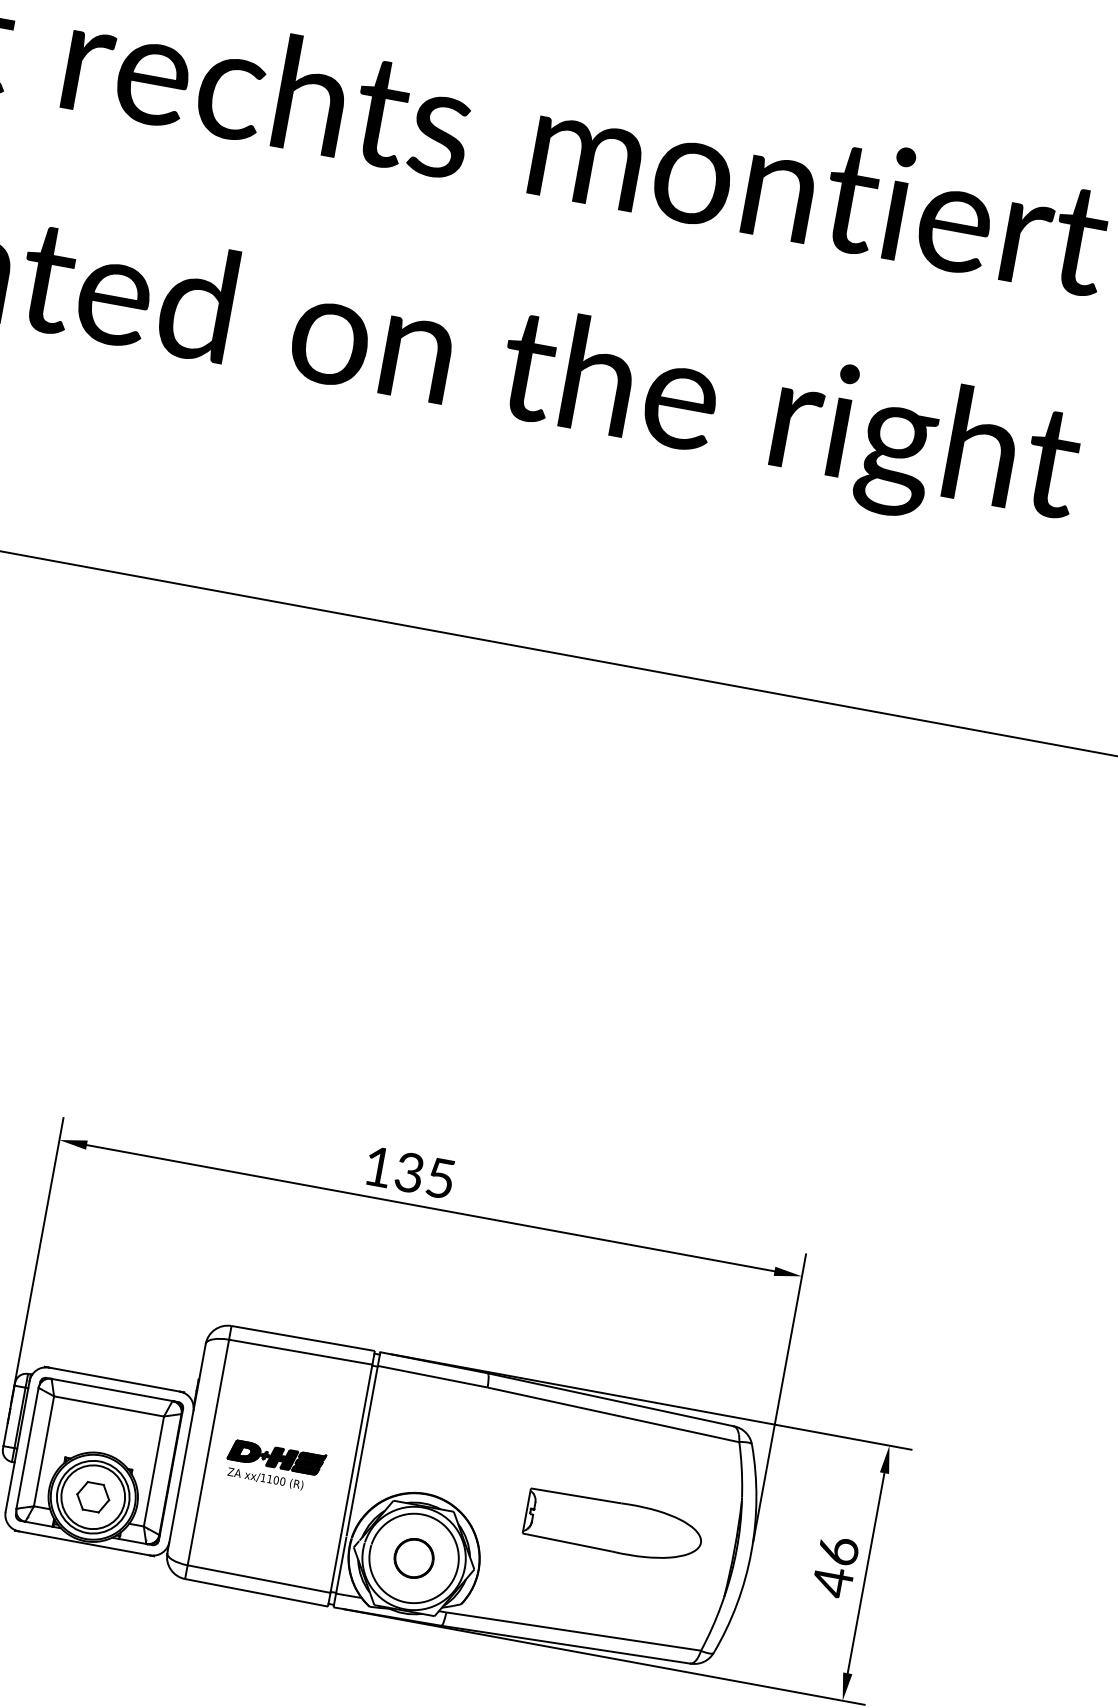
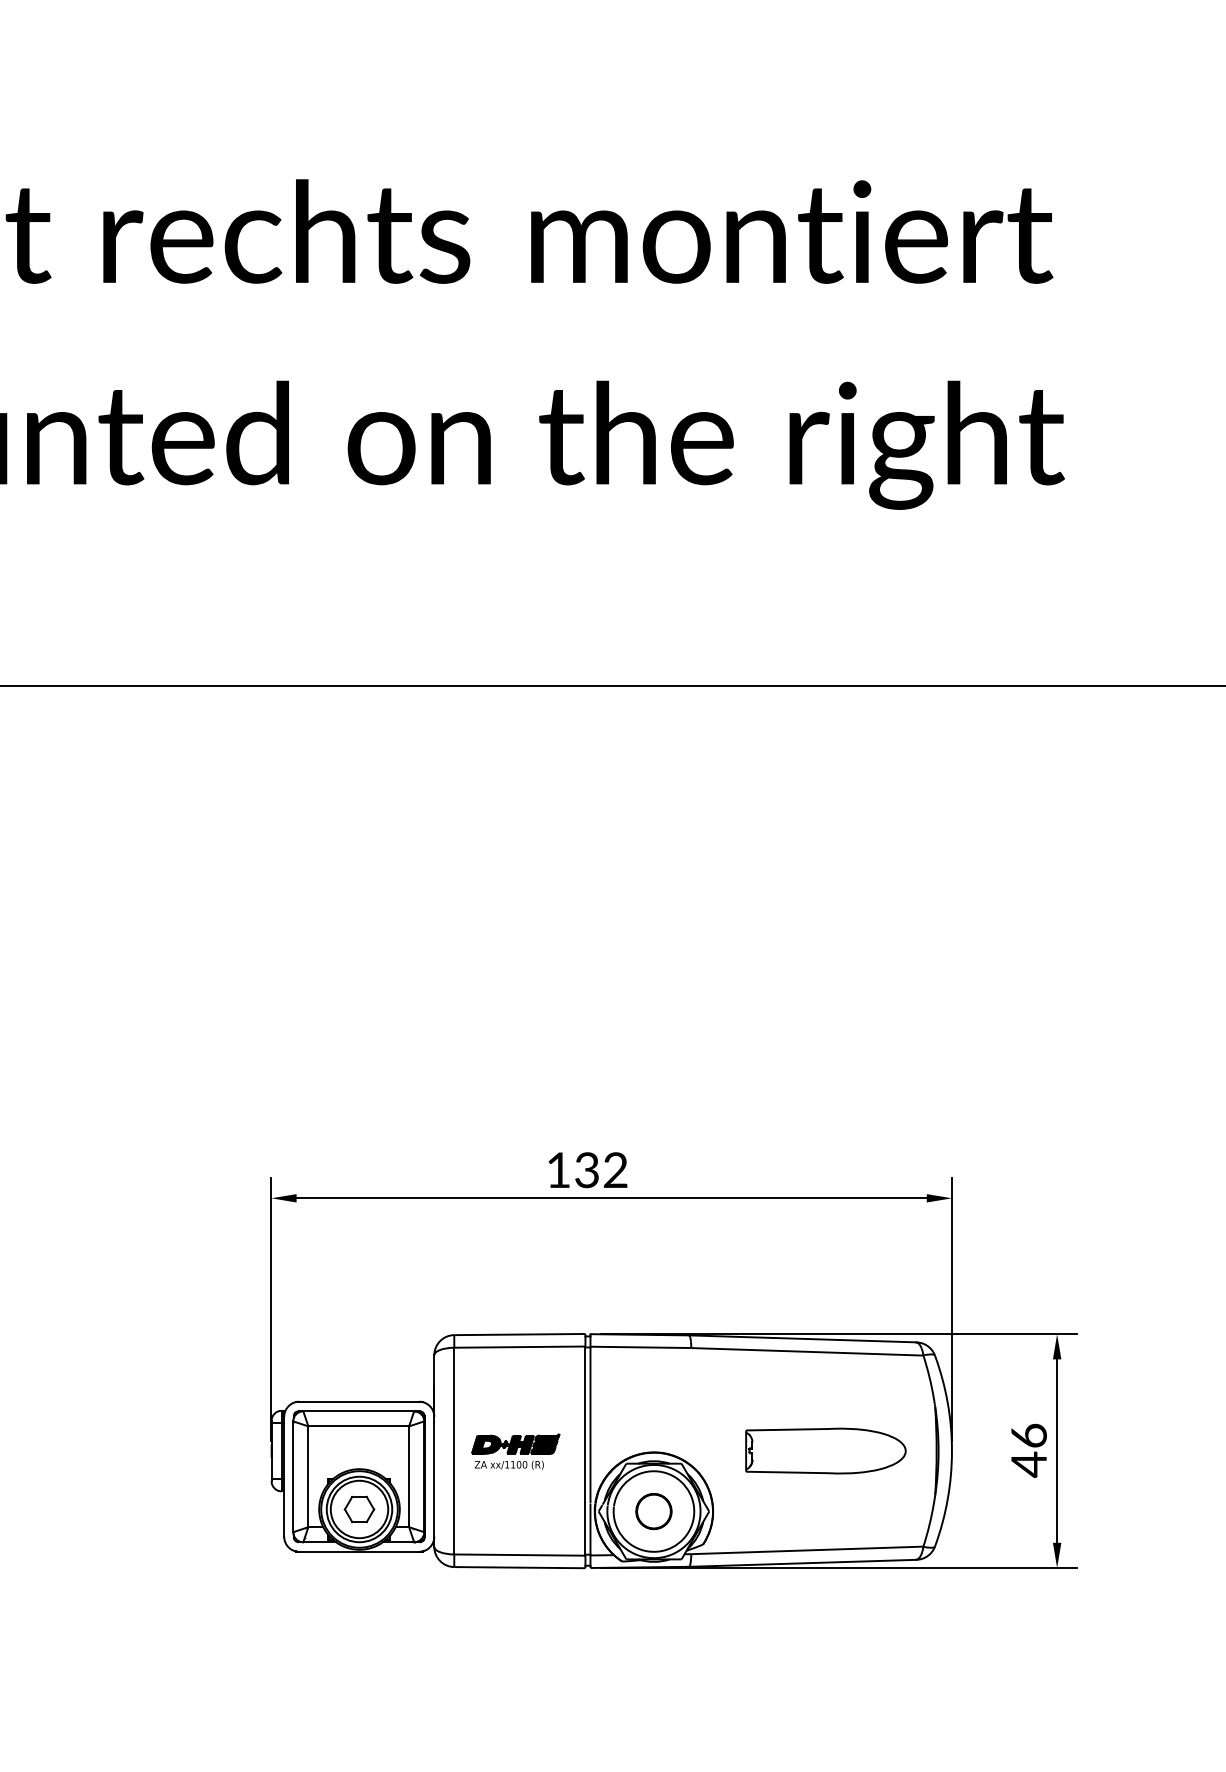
text: (440, 1178) -> (615, 1170), 135 -> 132

